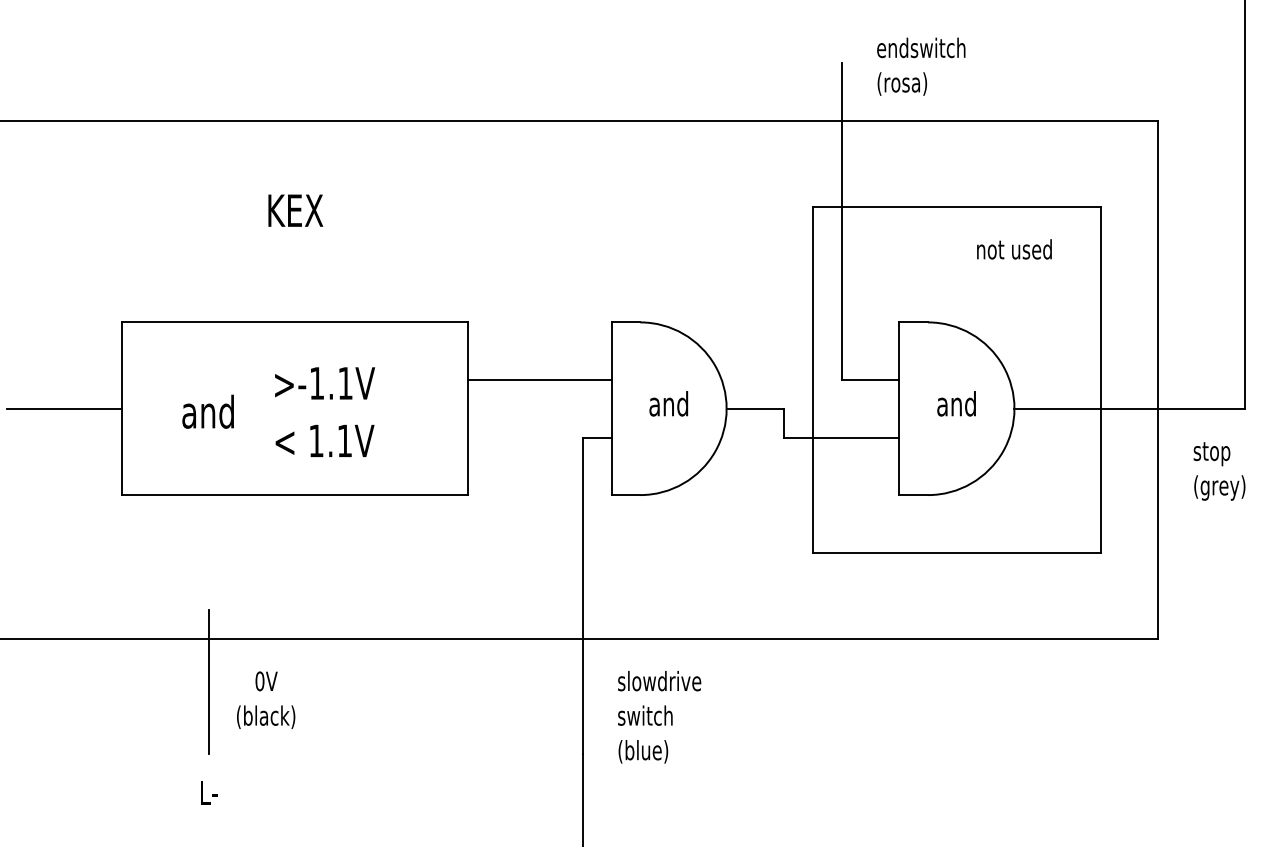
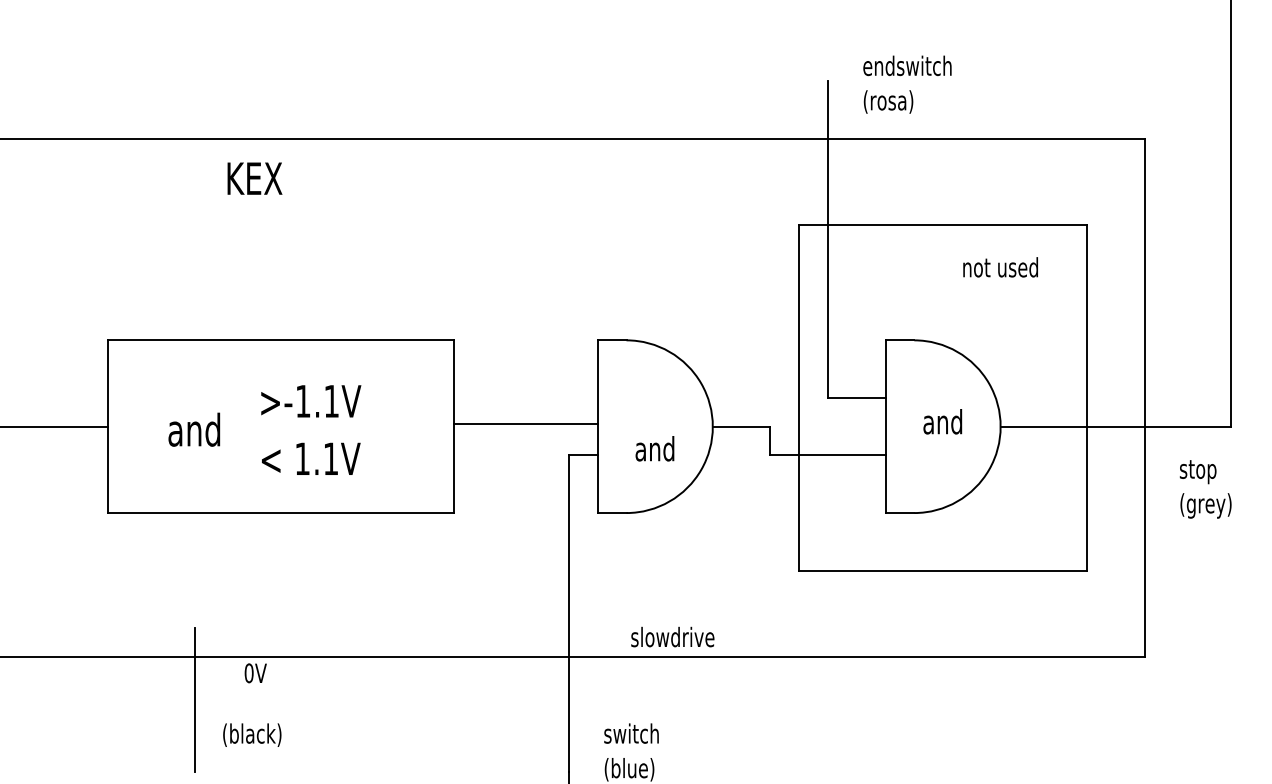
text: (295, 210) -> (254, 178), moved
line: (539, 379) -> (525, 423), moved
text: (668, 403) -> (654, 448), moved
text: (266, 681) -> (255, 673), moved
text: (659, 681) -> (672, 637), moved

